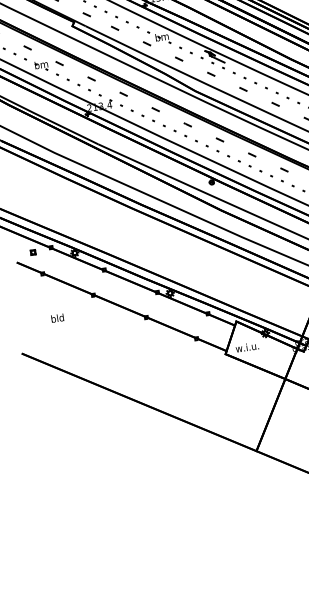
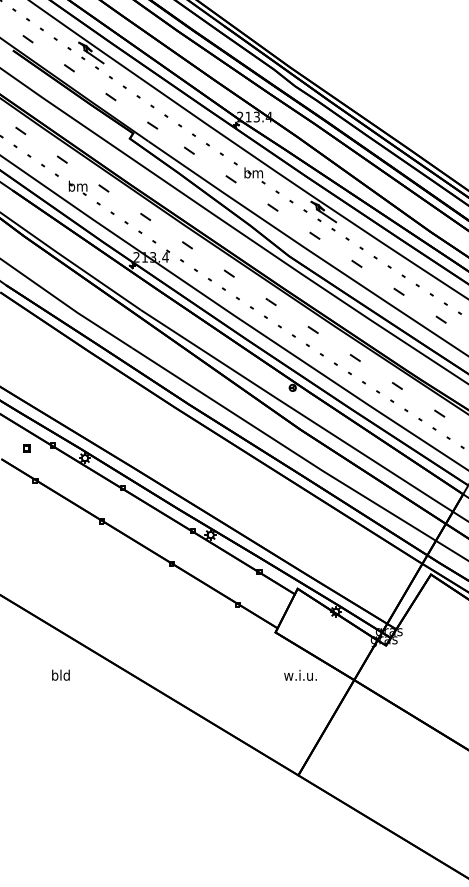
text: (57, 317) -> (60, 674), moved
text: (247, 347) -> (300, 675), moved

